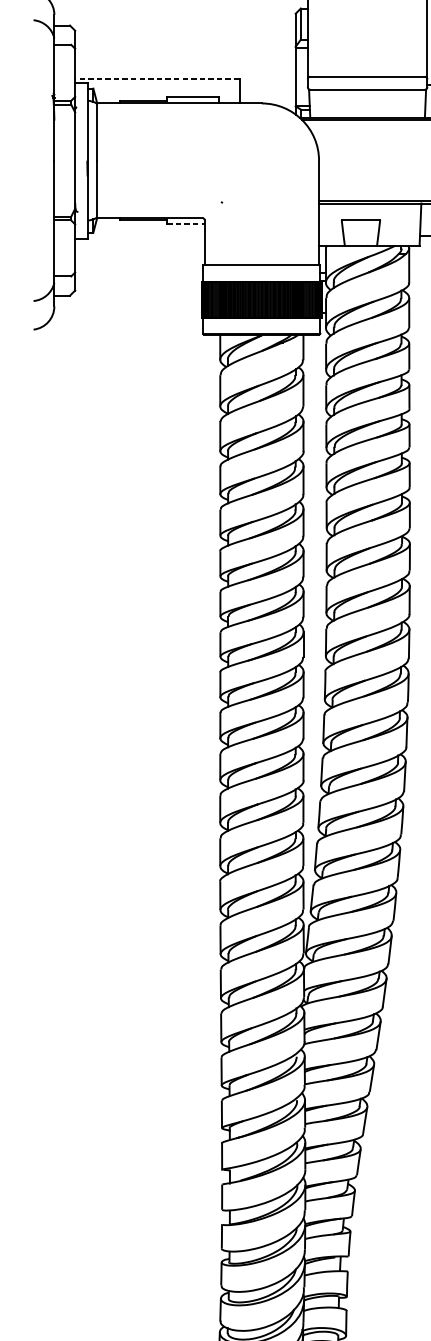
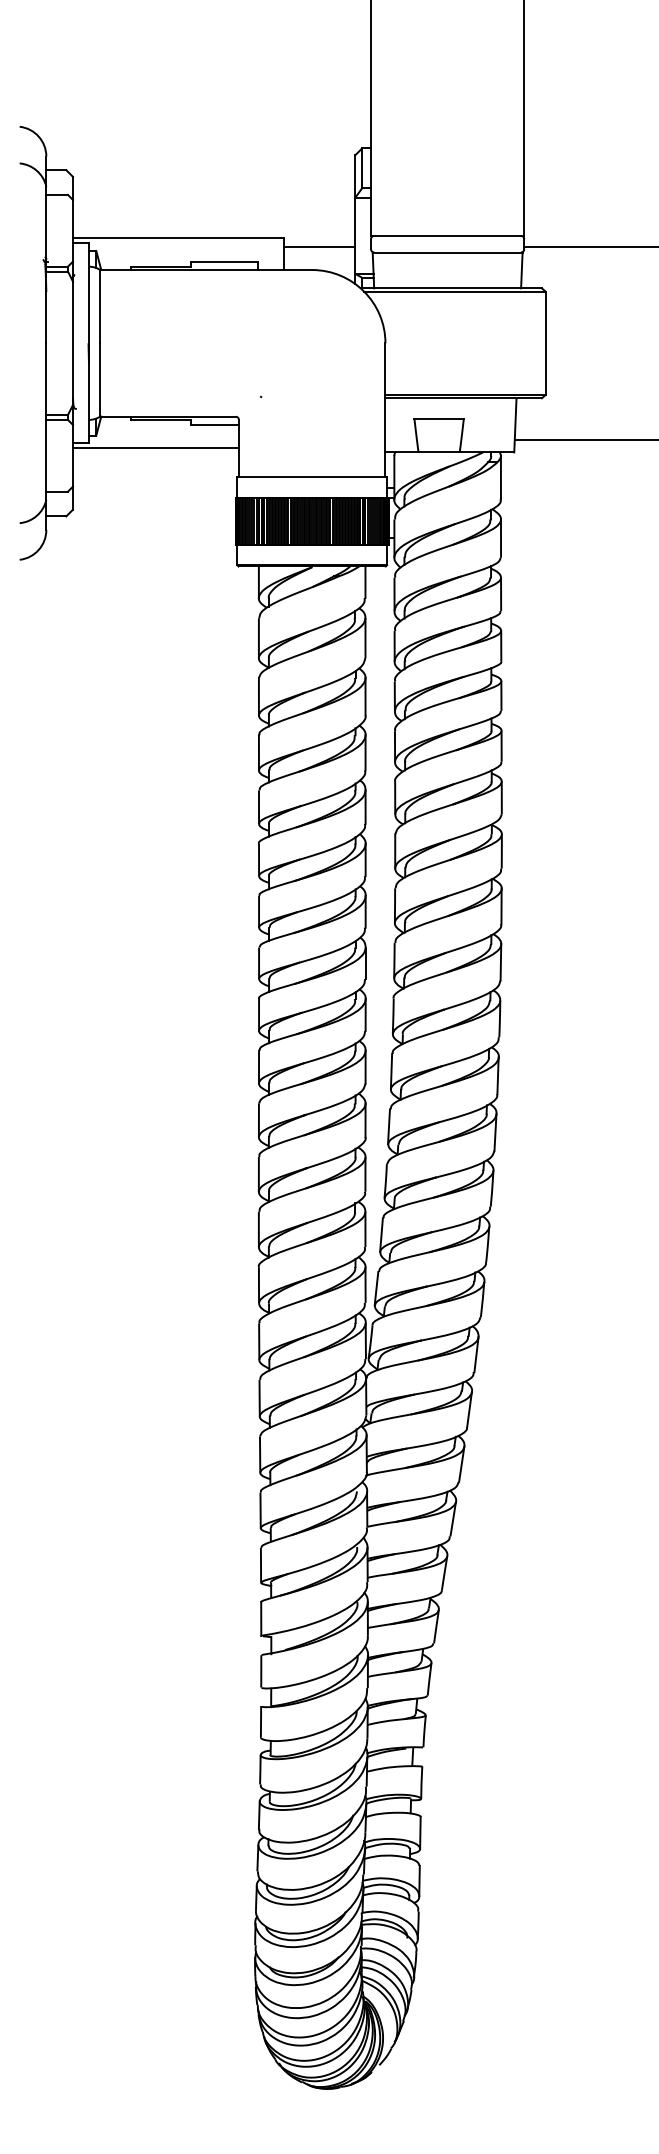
line: (156, 78) -> (177, 238), dashed -> solid
line: (267, 85) -> (319, 246), added
line: (185, 224) -> (214, 424), dashed -> solid
line: (139, 242) -> (155, 448), added

